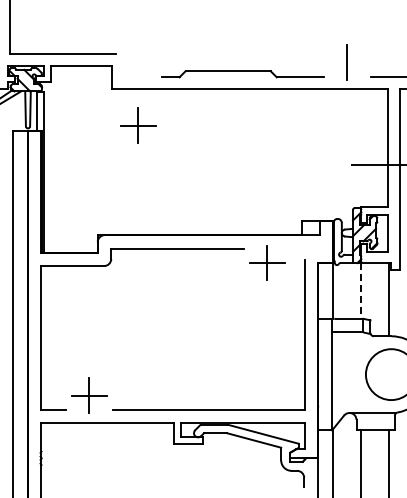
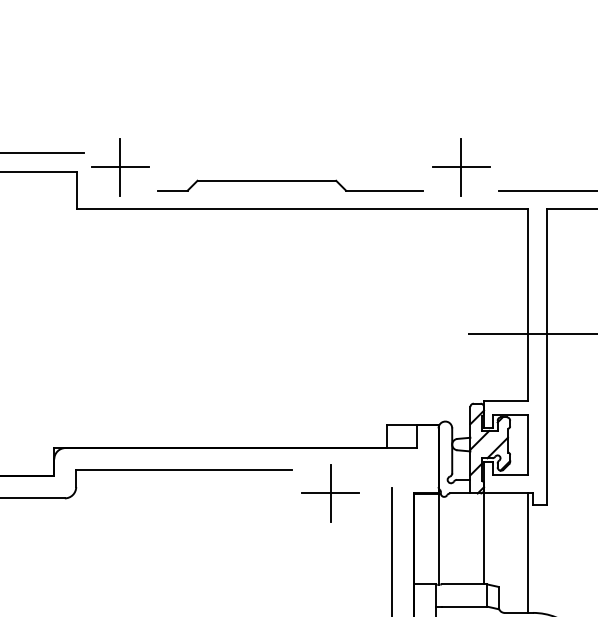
line: (346, 62) -> (459, 166), added
part: (138, 125) -> (120, 166), moved
line: (361, 290) -> (484, 538), dashed -> solid

